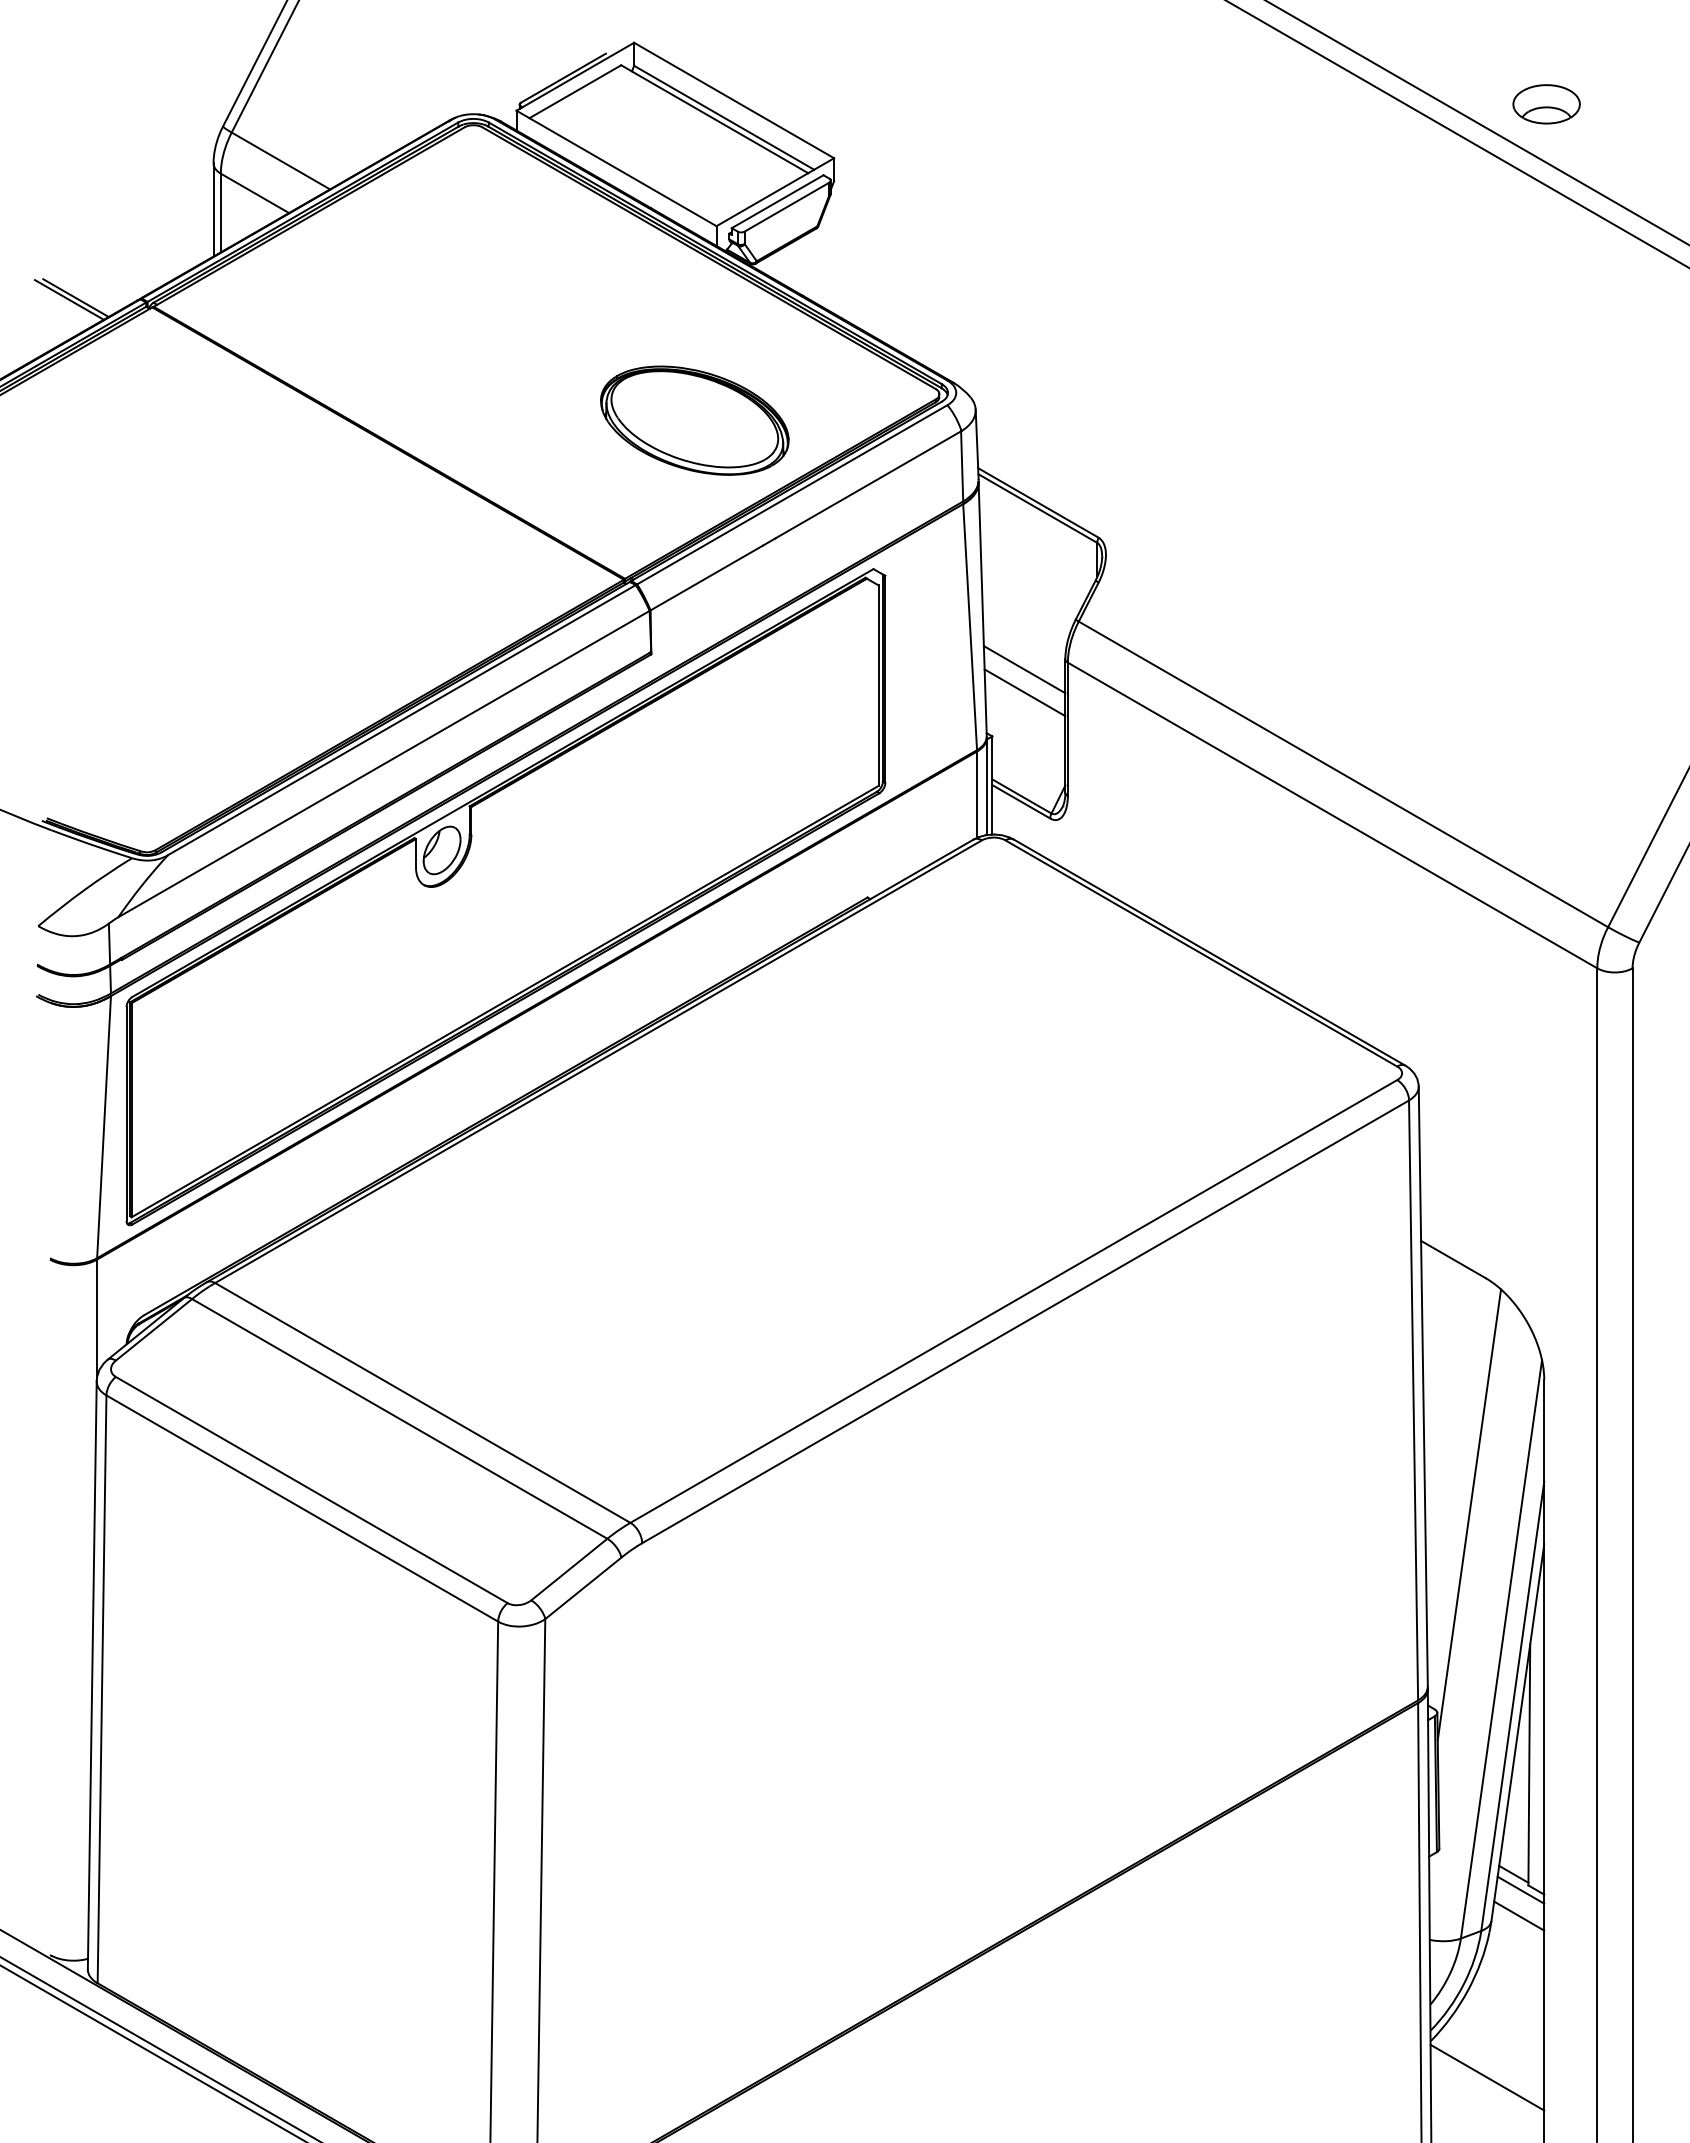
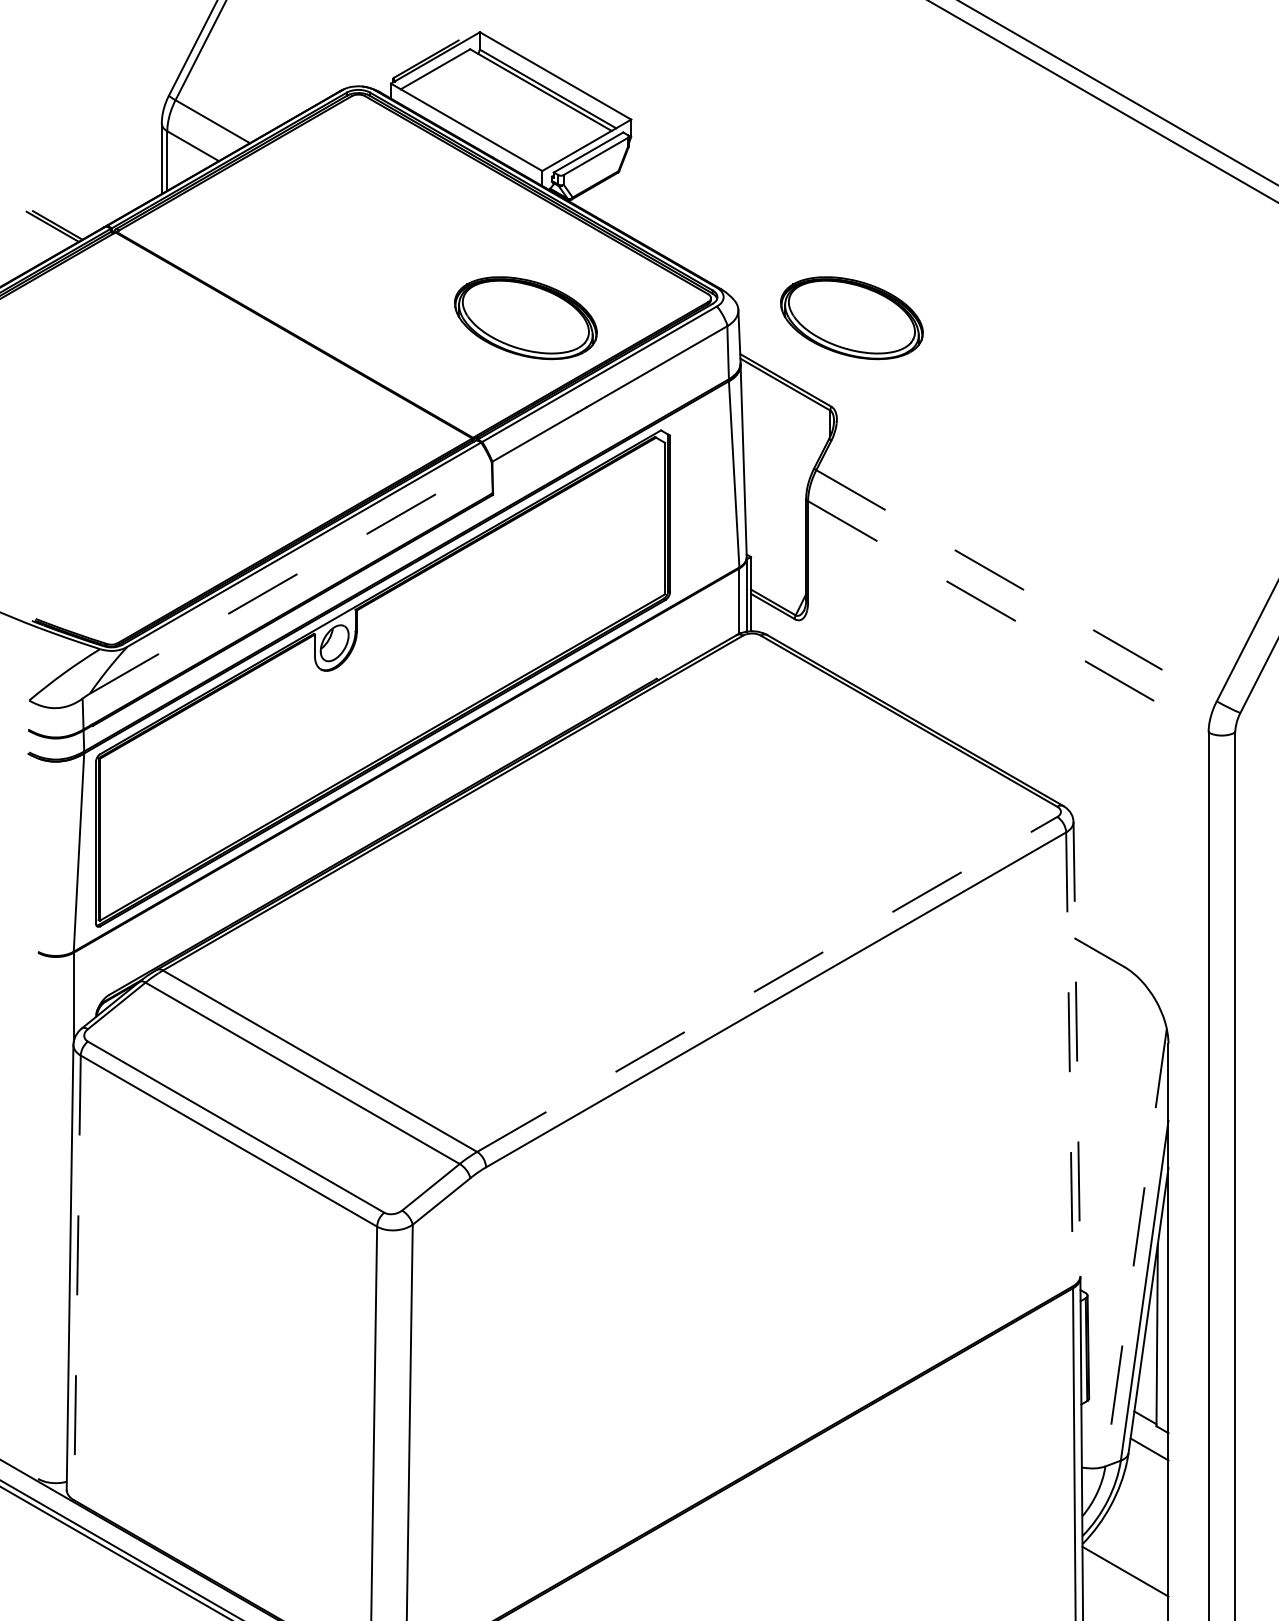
part: (1546, 104) -> (1170, 78), removed
part: (1125, 420) -> (851, 318), added
line: (1024, 669) -> (775, 506), removed
line: (1024, 692) -> (775, 523), removed
line: (383, 764) -> (290, 578), solid -> dashed
line: (1343, 774) -> (1016, 585), solid -> dashed
line: (1332, 815) -> (1008, 616), solid -> dashed
line: (1013, 1301) -> (766, 984), solid -> dashed
line: (1423, 1387) -> (1077, 1049), solid -> dashed
line: (1413, 1400) -> (1069, 1059), solid -> dashed
line: (1469, 1514) -> (1111, 1145), removed
line: (1501, 1649) -> (1136, 1247), solid -> dashed
line: (102, 1689) -> (77, 1278), solid -> dashed
line: (1520, 1889) -> (1150, 1429), removed

